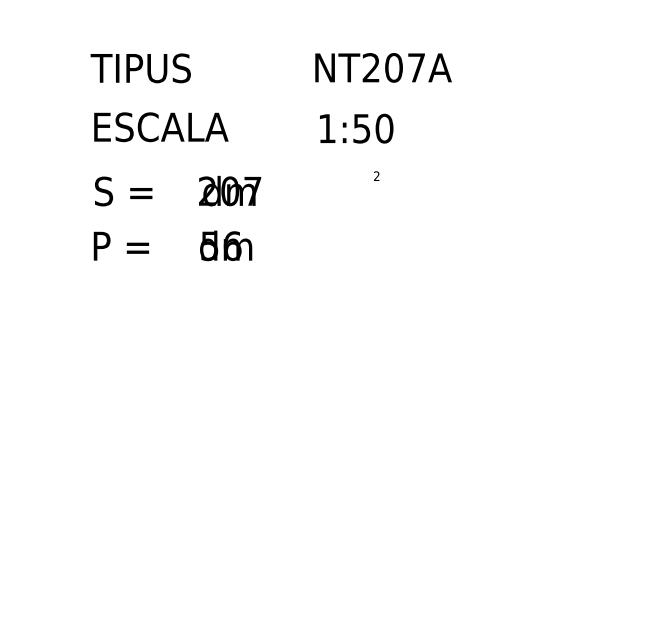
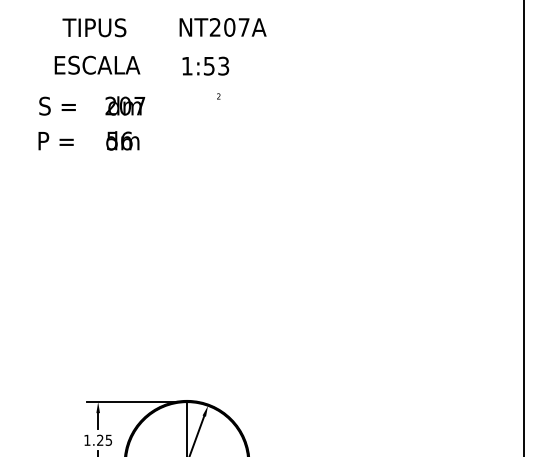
text: (140, 67) -> (94, 27), moved
text: (161, 126) -> (97, 64), moved
text: (384, 127) -> (223, 65), 1:50 -> 1:53

